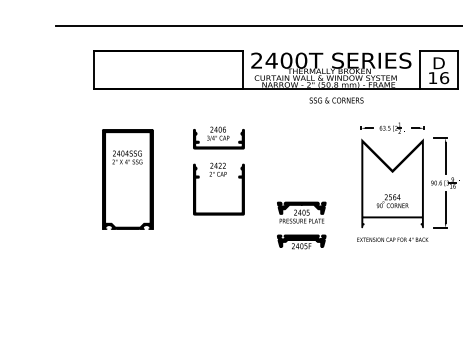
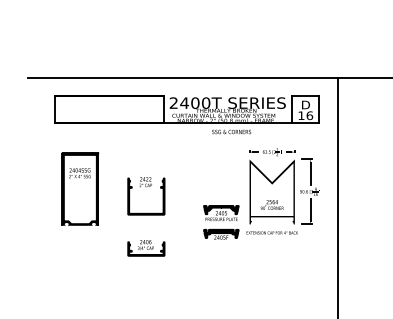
part: (219, 138) -> (146, 248), moved
part: (301, 225) -> (221, 222), moved

